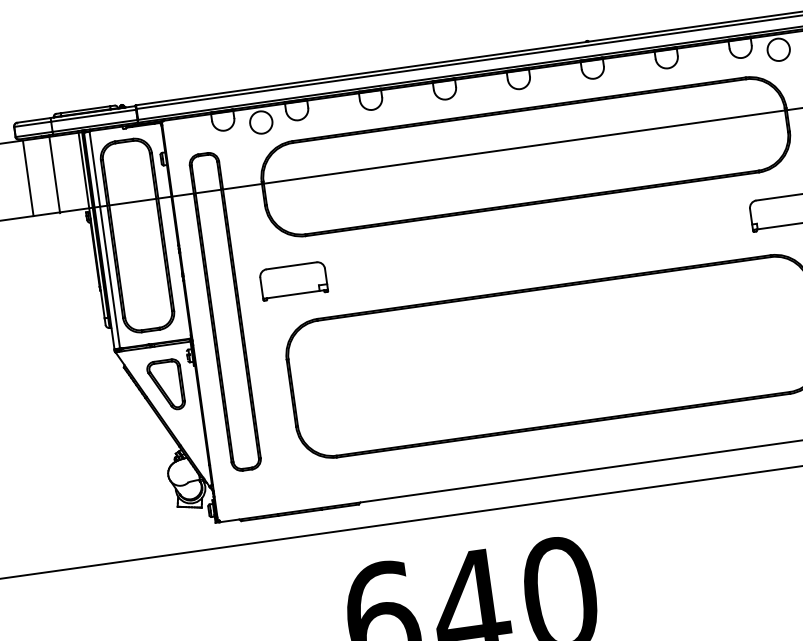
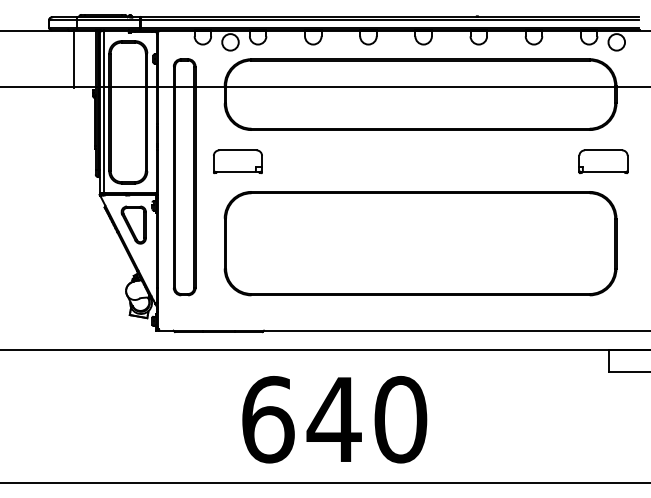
line: (28, 178) -> (54, 59), removed

